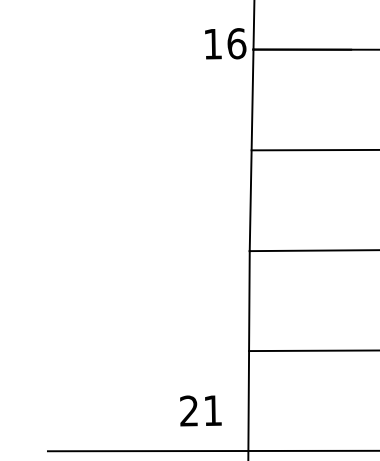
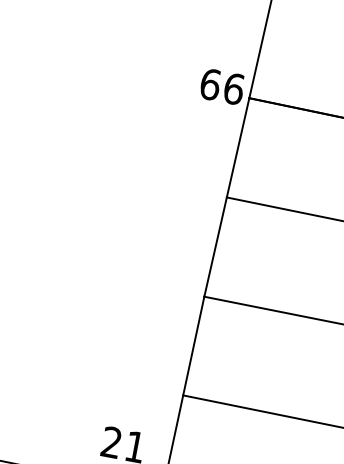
text: (212, 43) -> (210, 83), 16 -> 66

